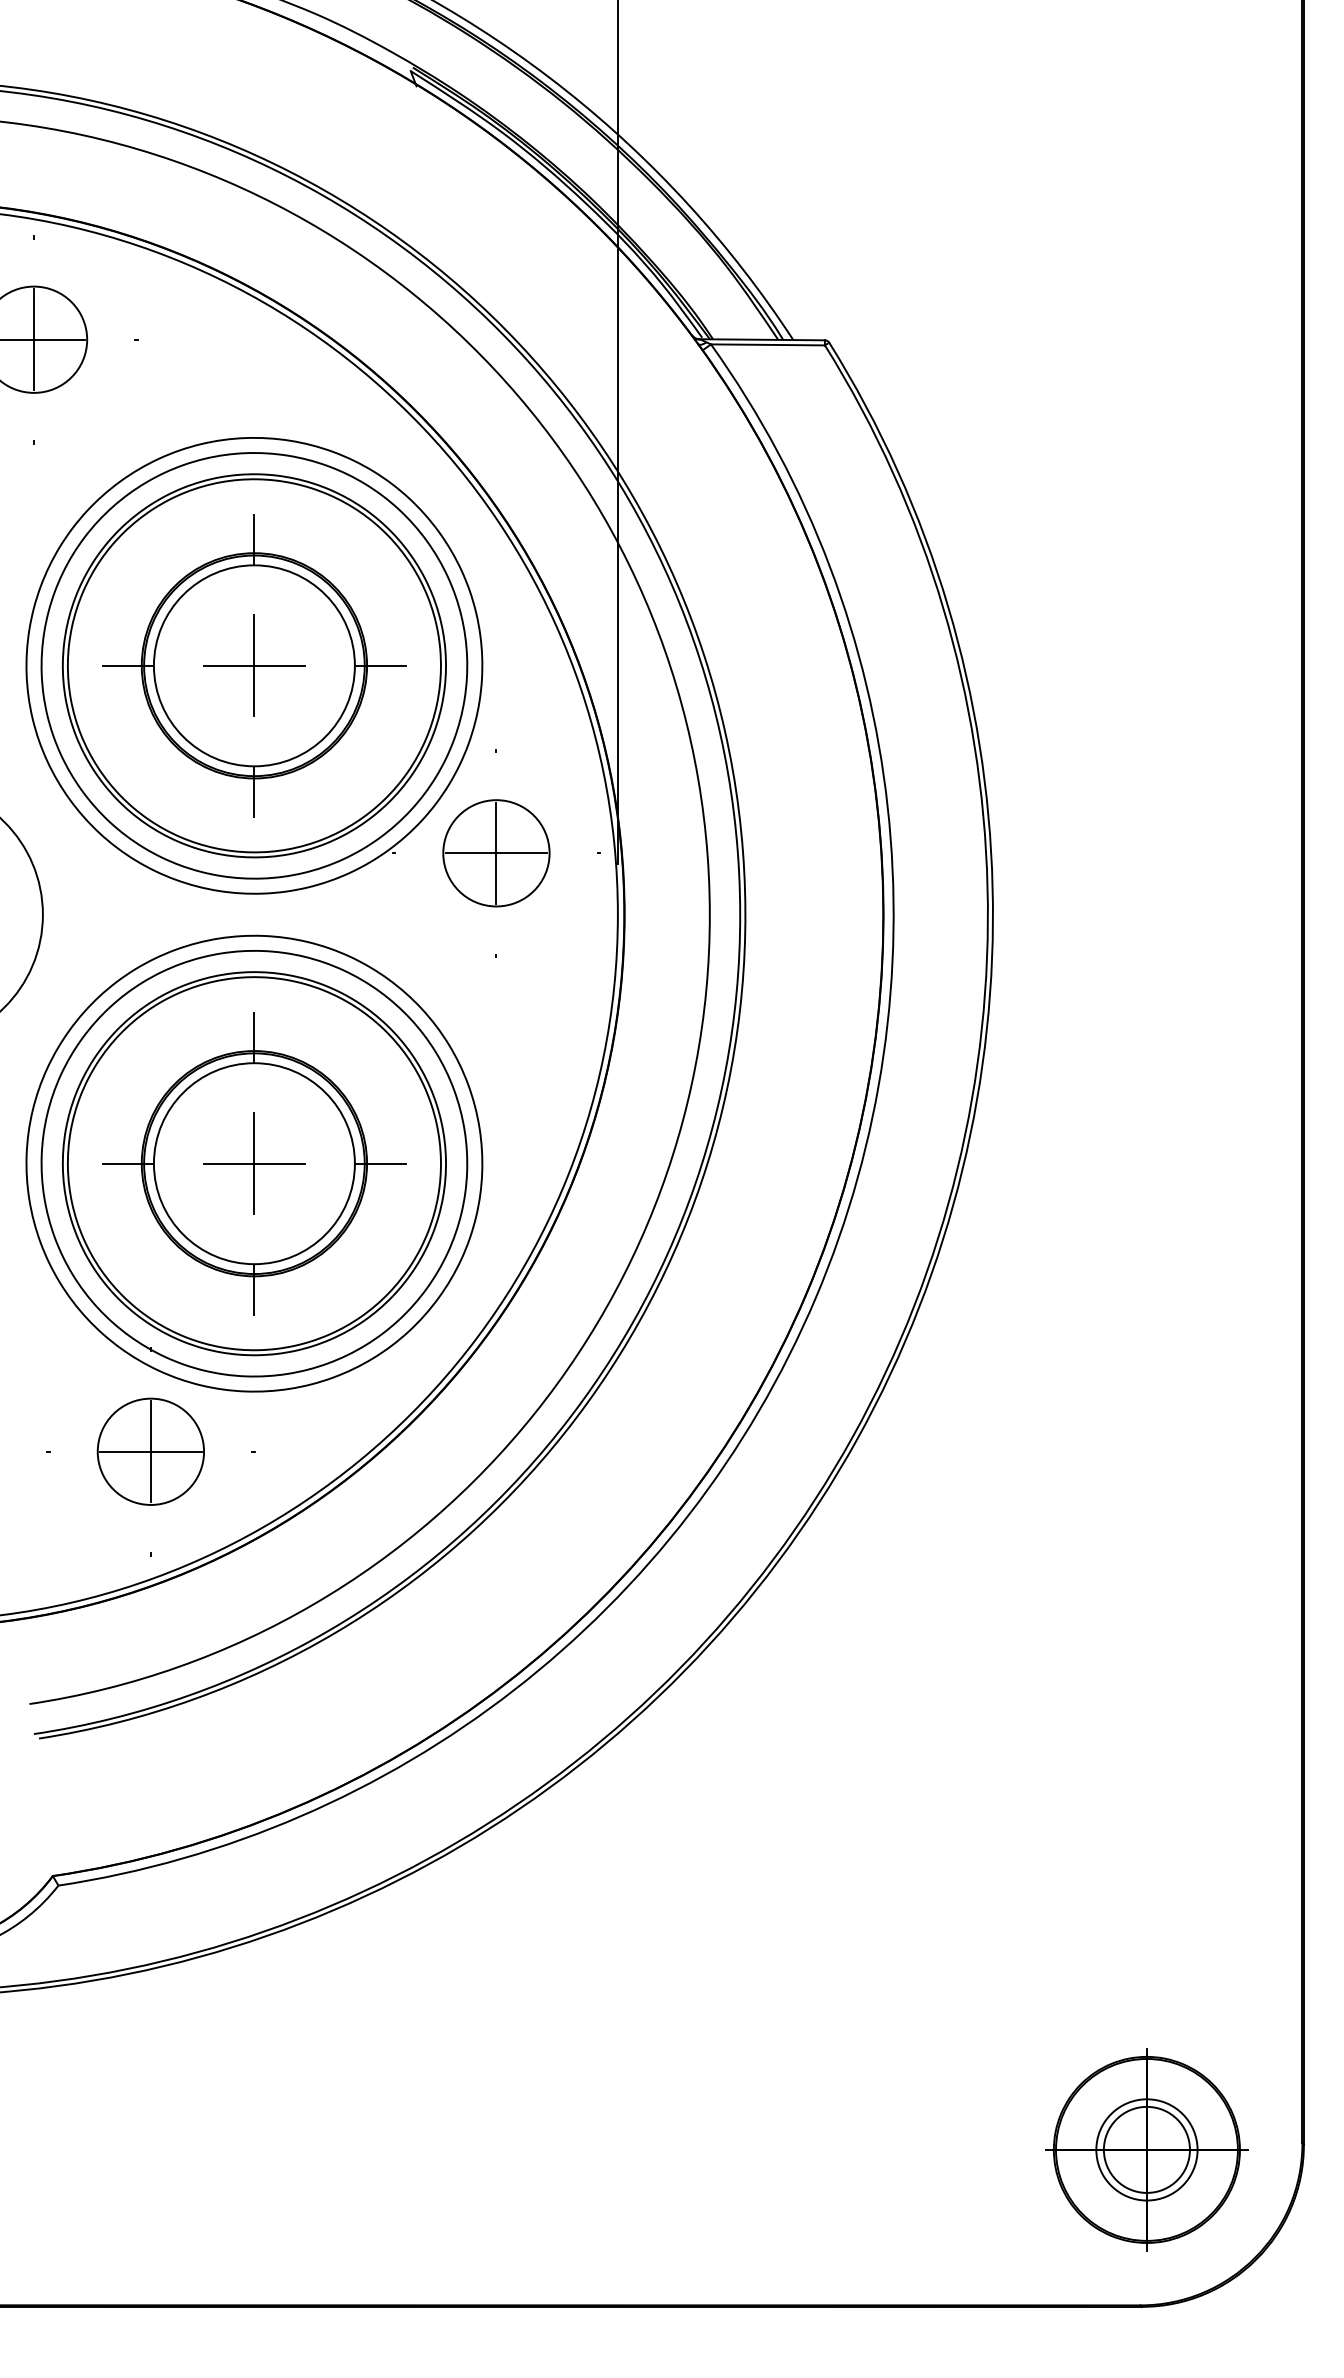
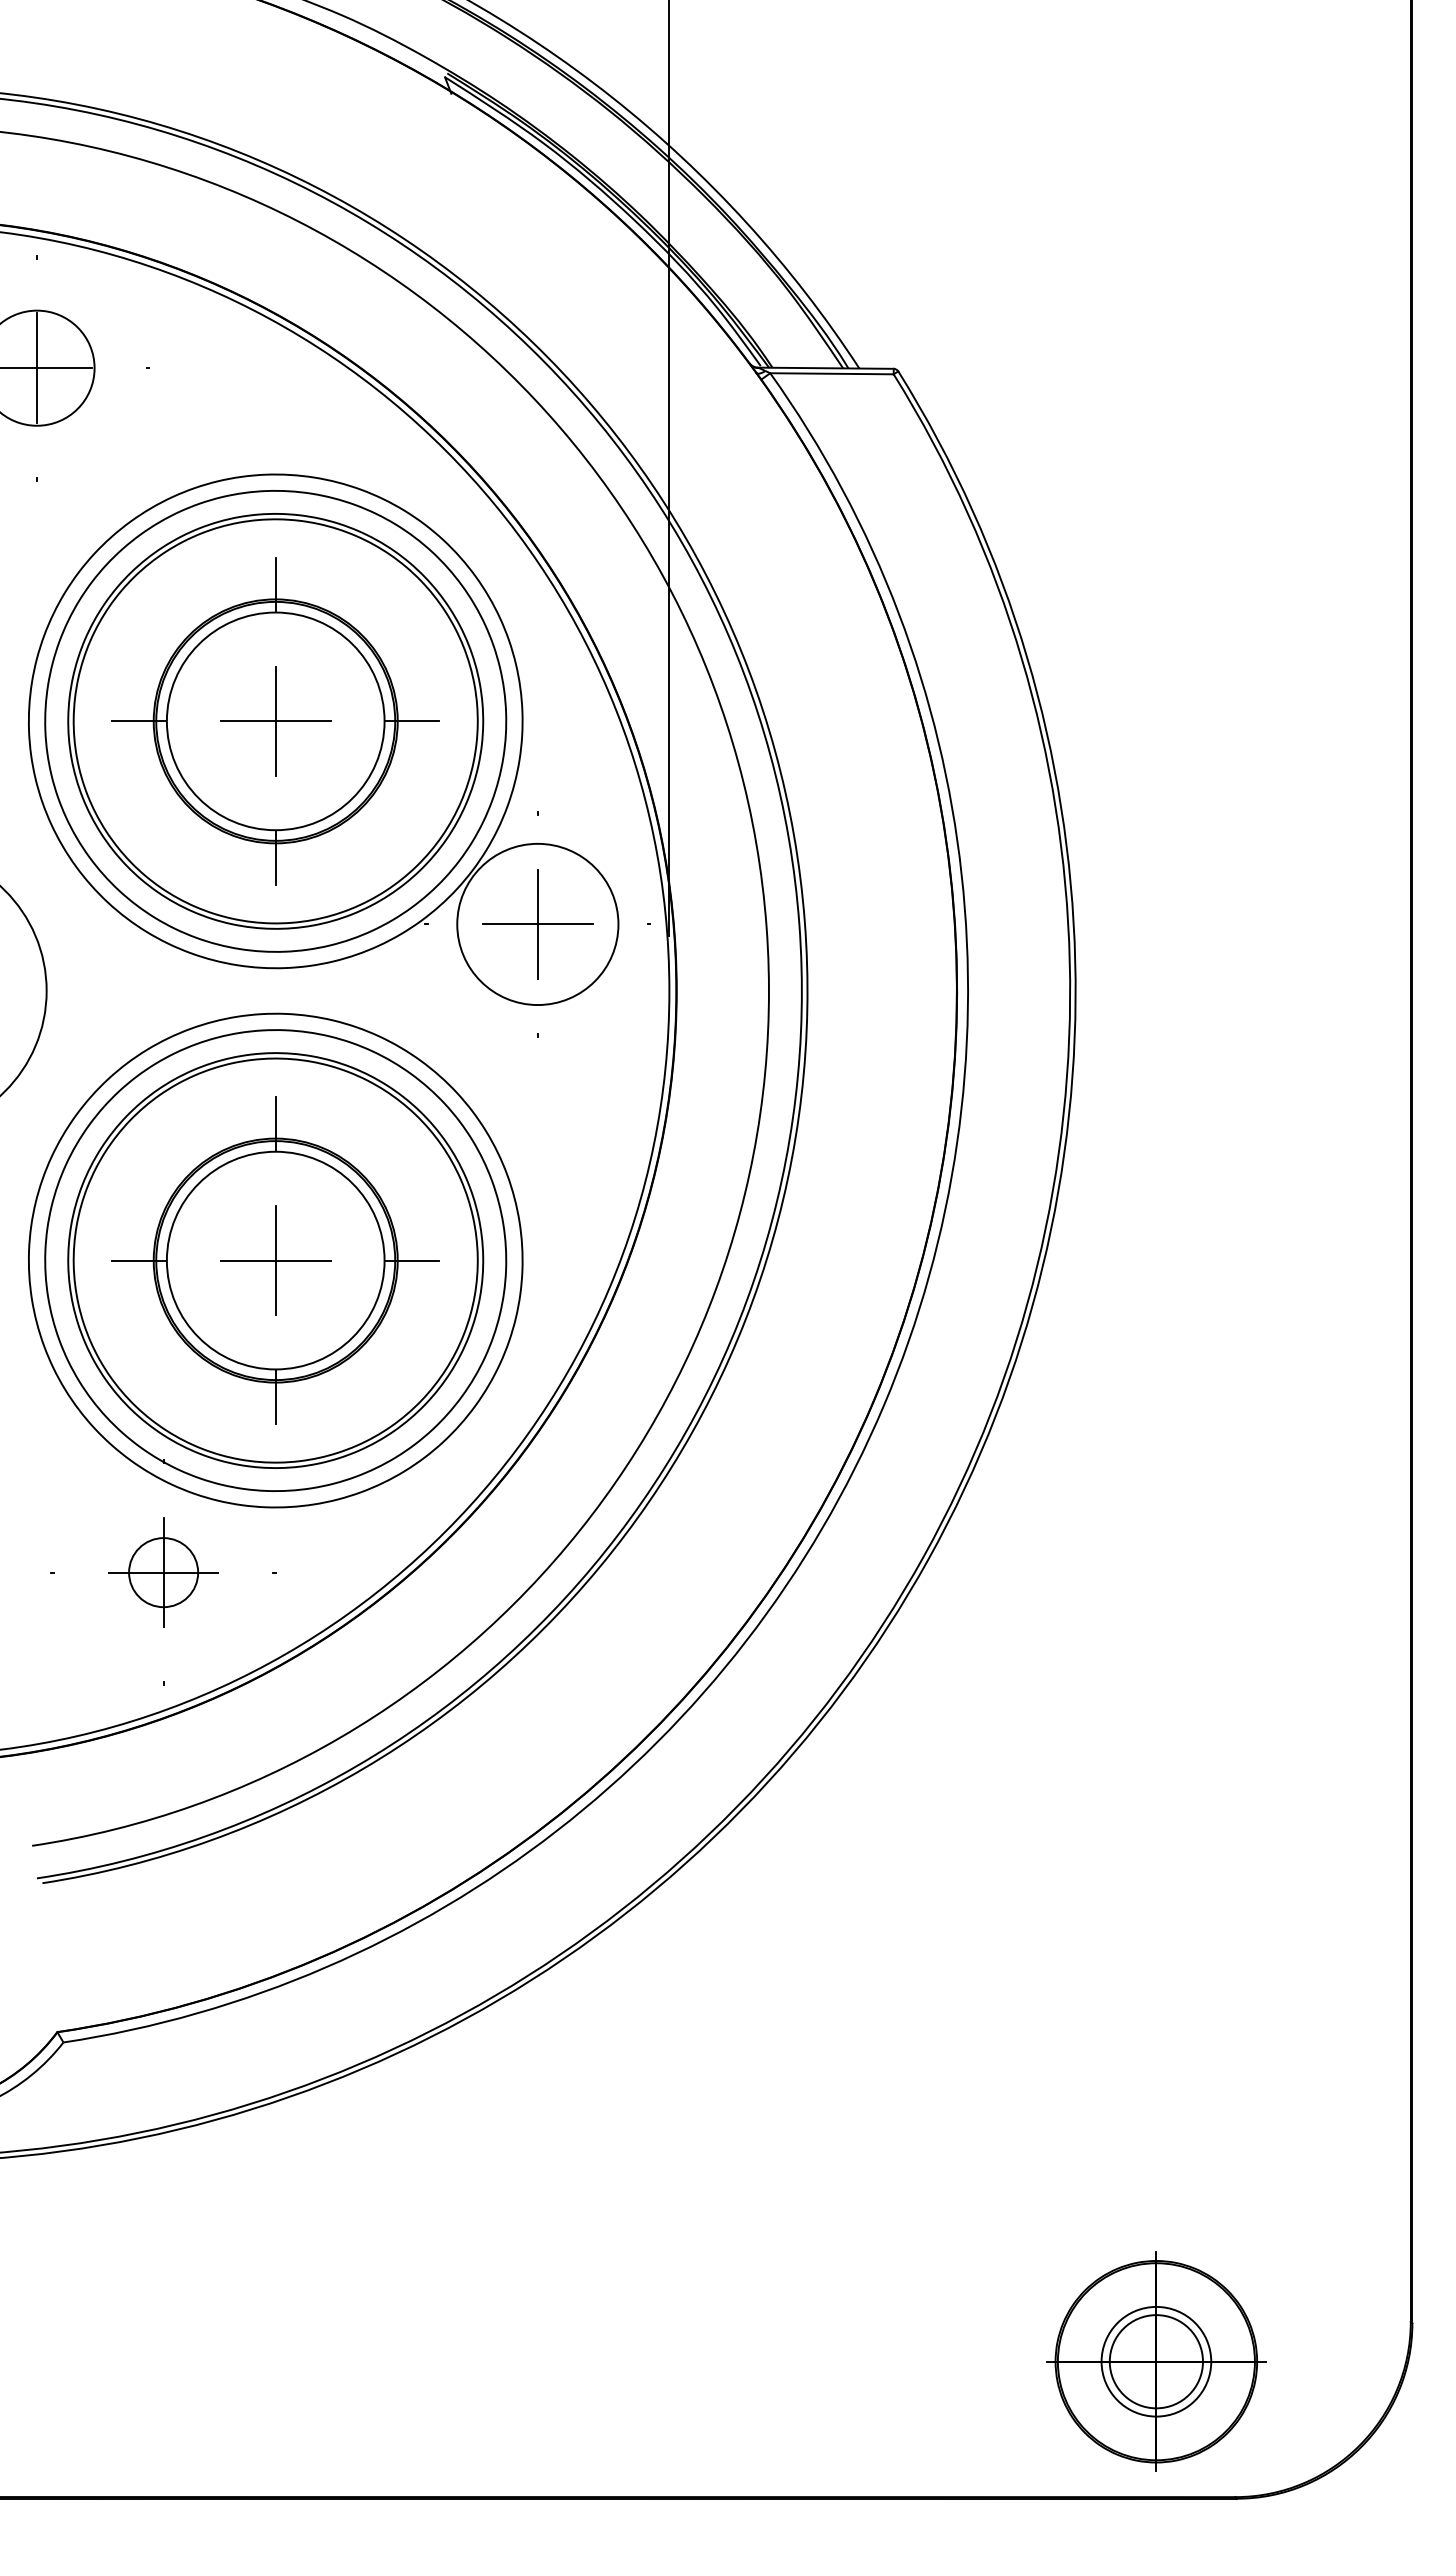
circle: (496, 853) -> (537, 924), size x1.4
circle: (150, 1451) -> (163, 1572), size x0.6
part: (1147, 2149) -> (1156, 2361), moved

